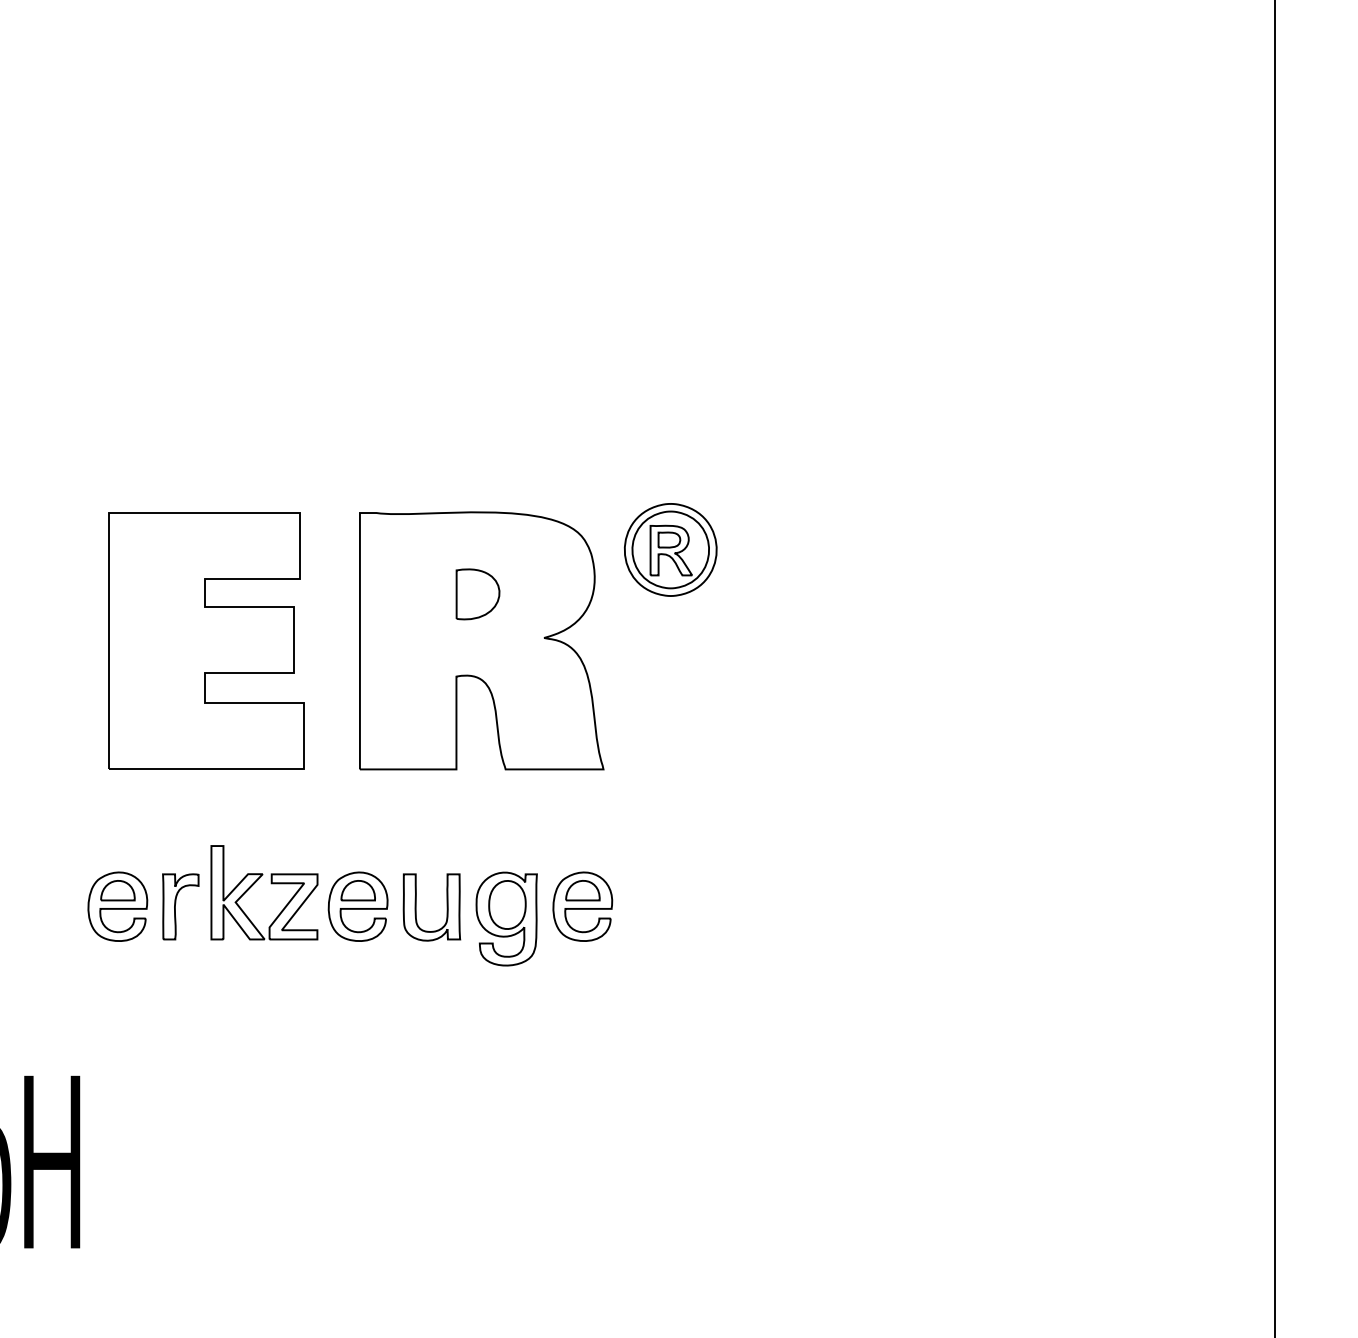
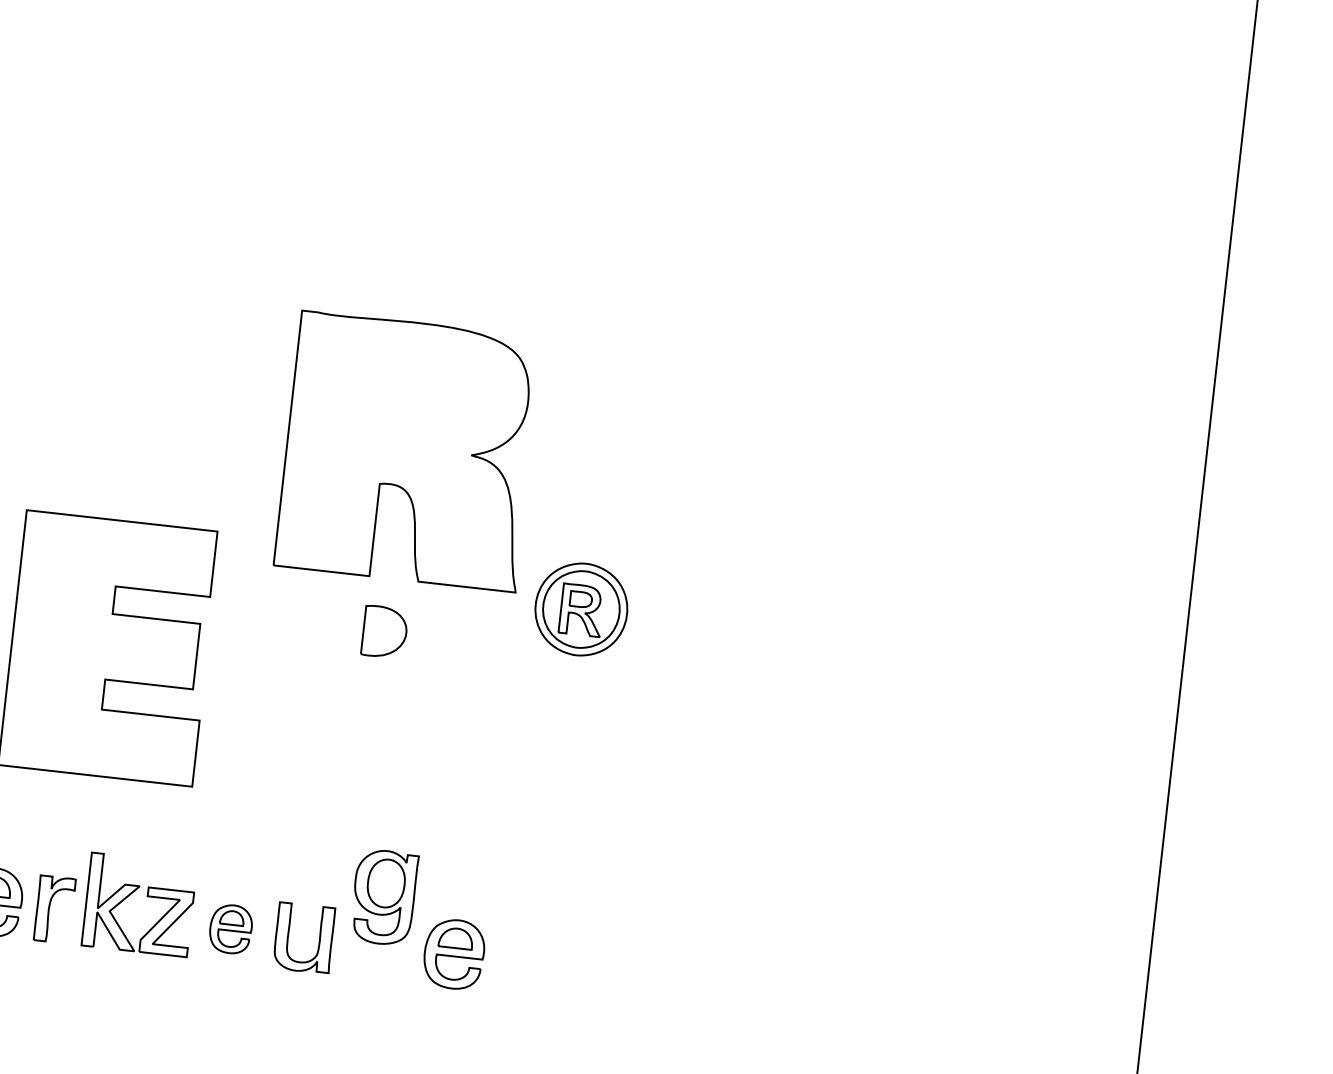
part: (481, 640) -> (408, 450), moved
part: (357, 906) -> (230, 928), size x0.7
part: (506, 918) -> (383, 896), moved

